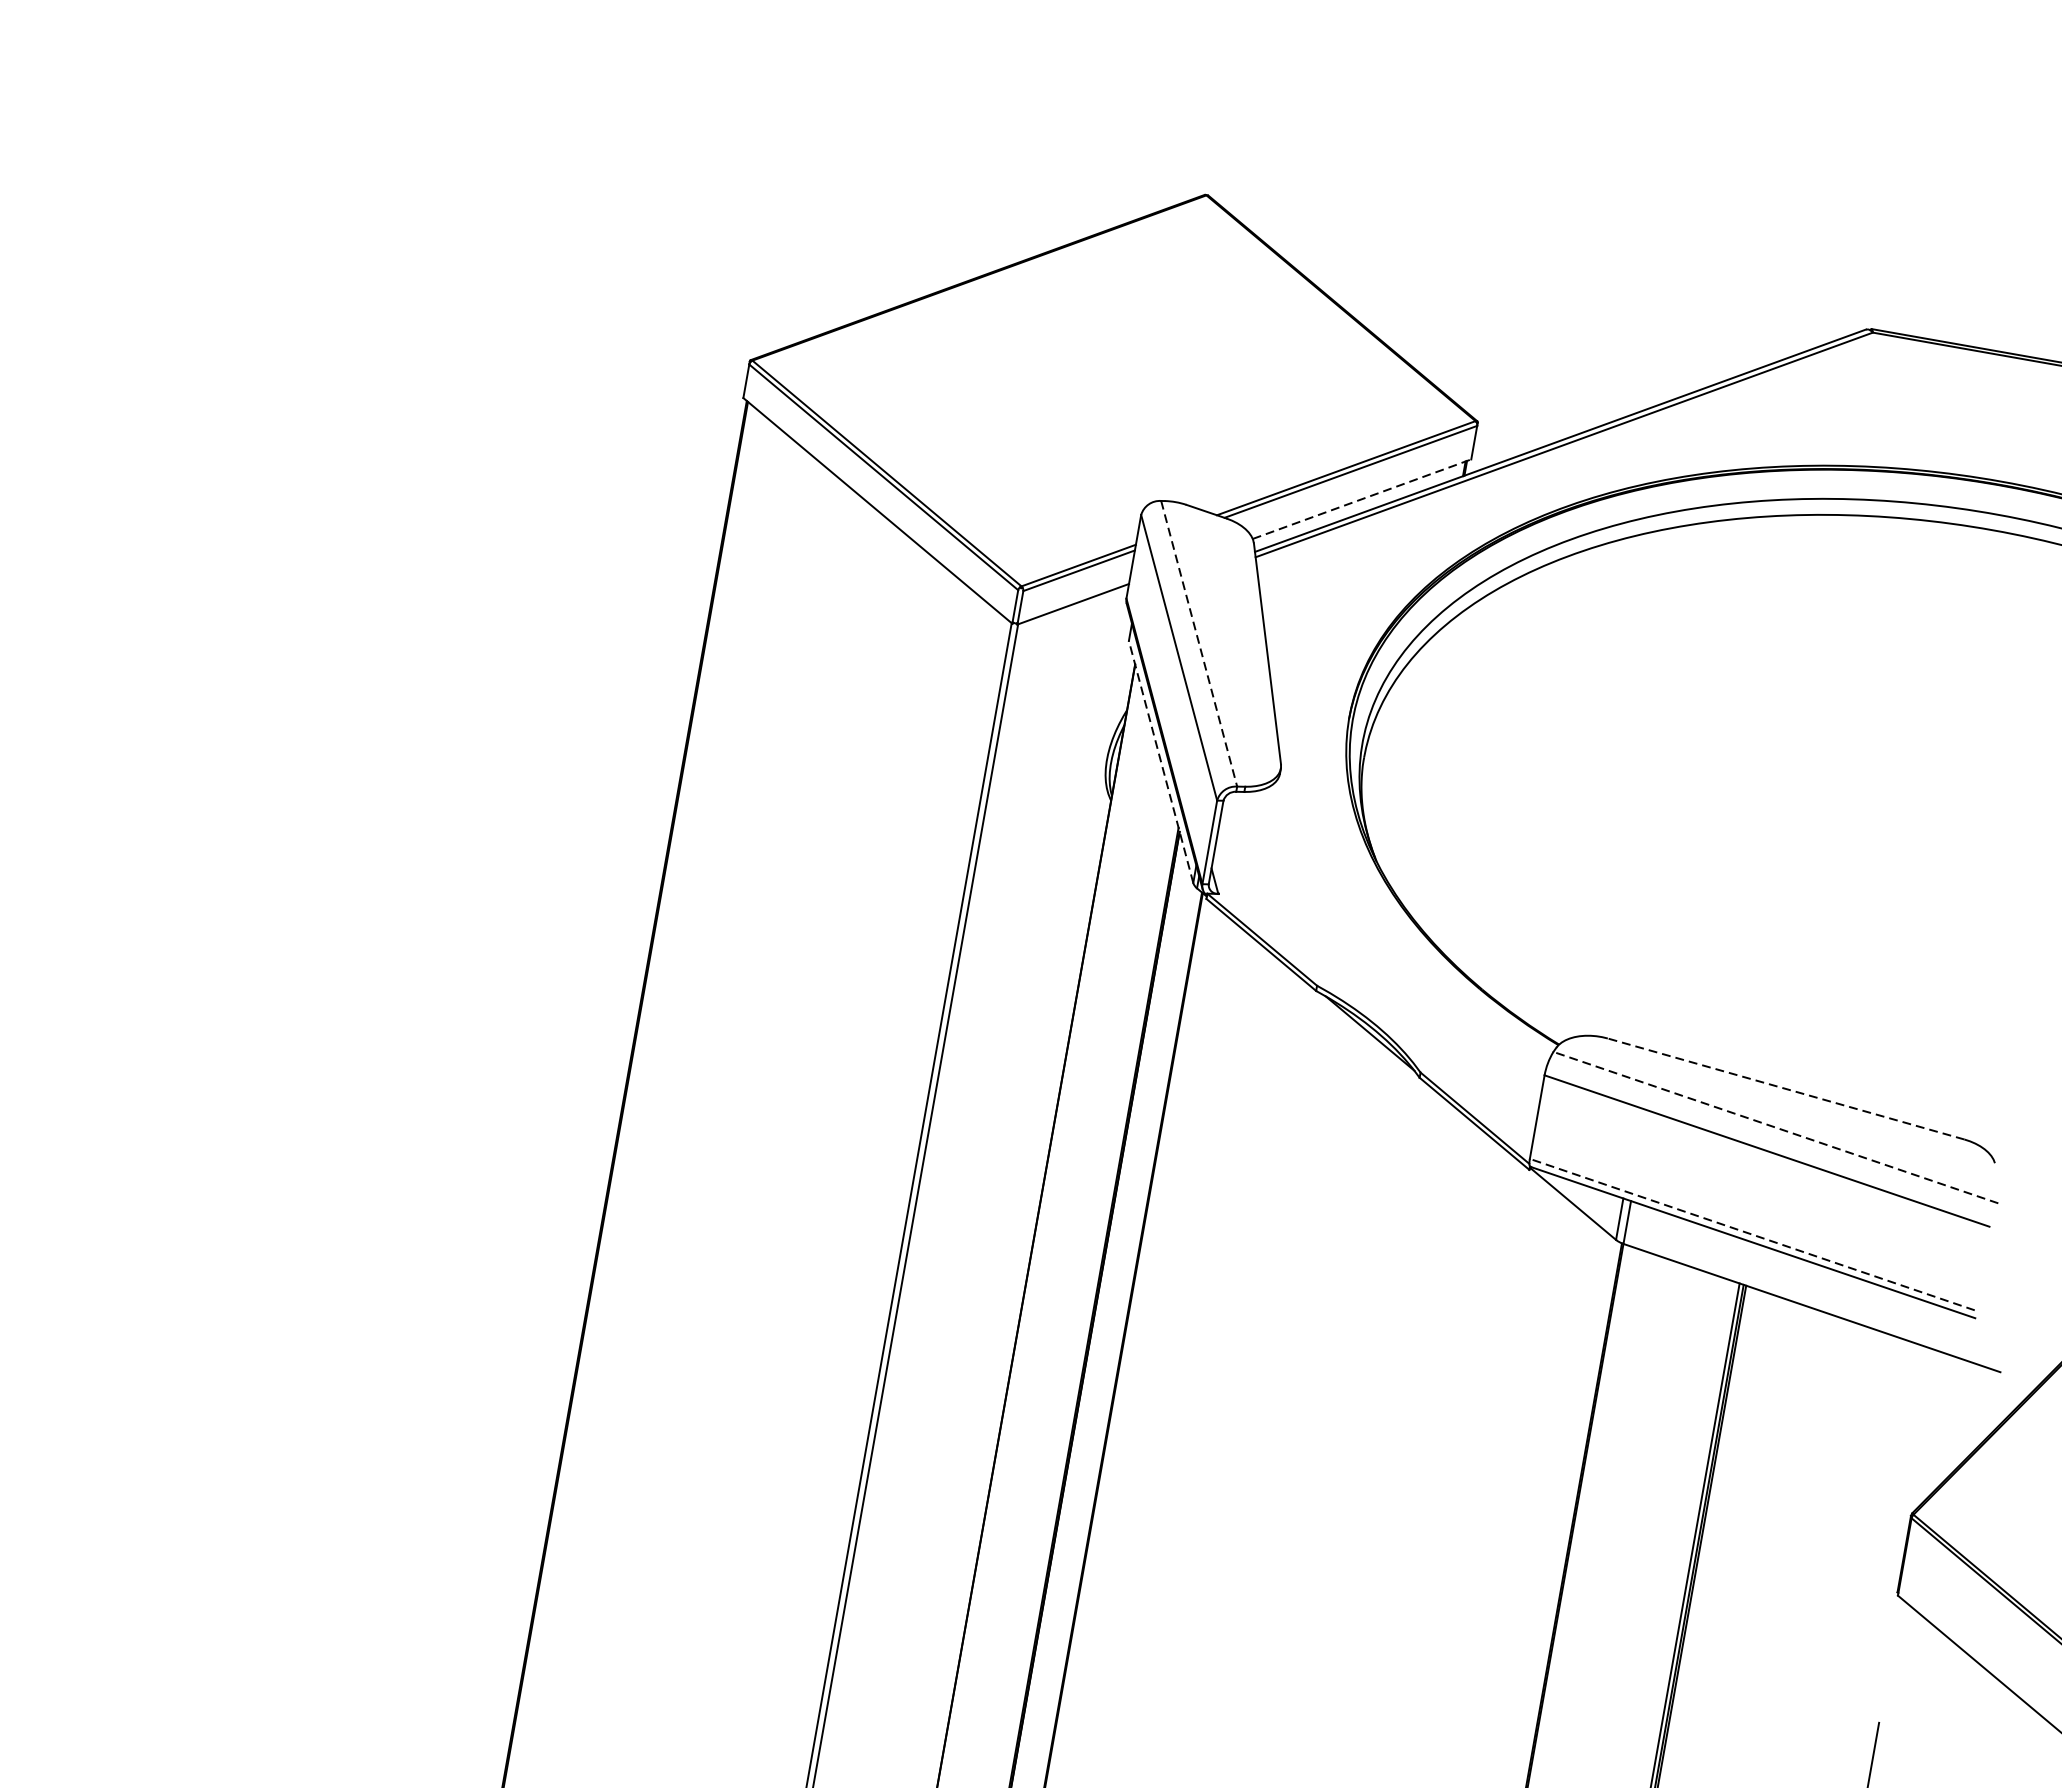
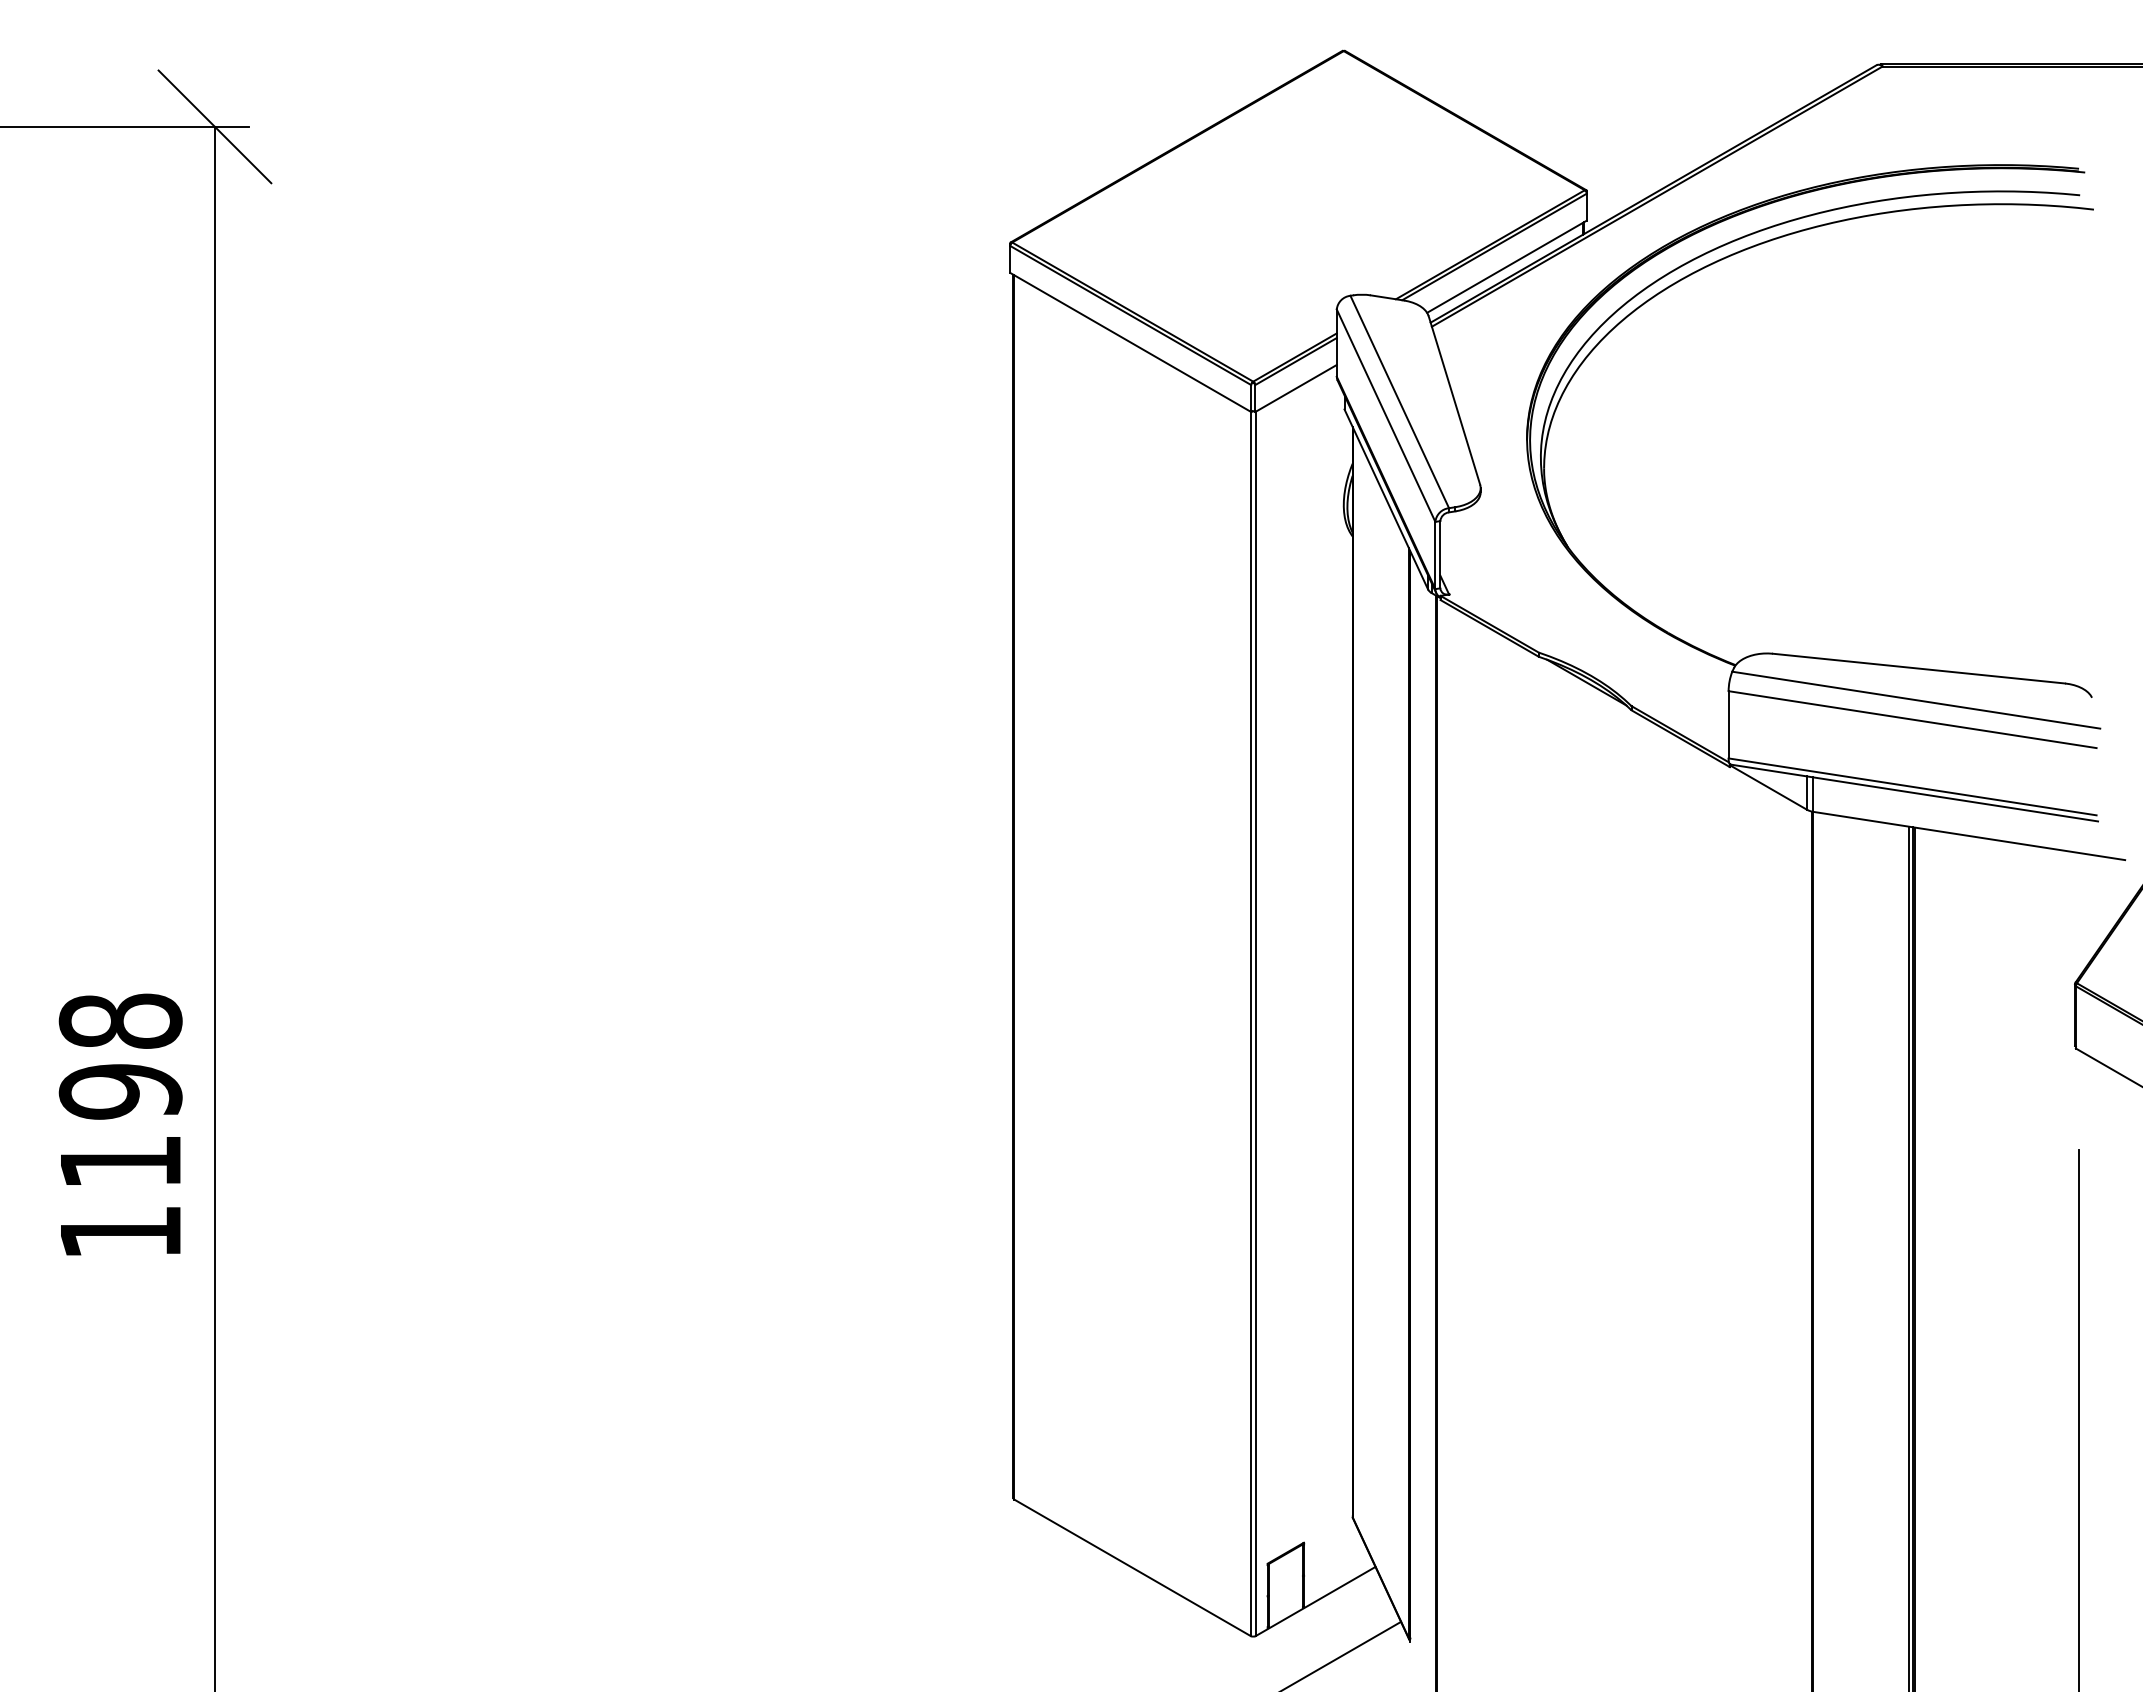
line: (1362, 498) -> (1507, 266), dashed -> solid
line: (1198, 644) -> (1399, 402), dashed -> solid
line: (1161, 762) -> (1386, 499), dashed -> solid
line: (1785, 1088) -> (1918, 668), dashed -> solid
line: (1774, 1127) -> (1915, 700), dashed -> solid
line: (1752, 1234) -> (1912, 786), dashed -> solid

